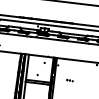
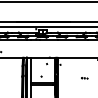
part: (69, 80) -> (84, 78), moved

